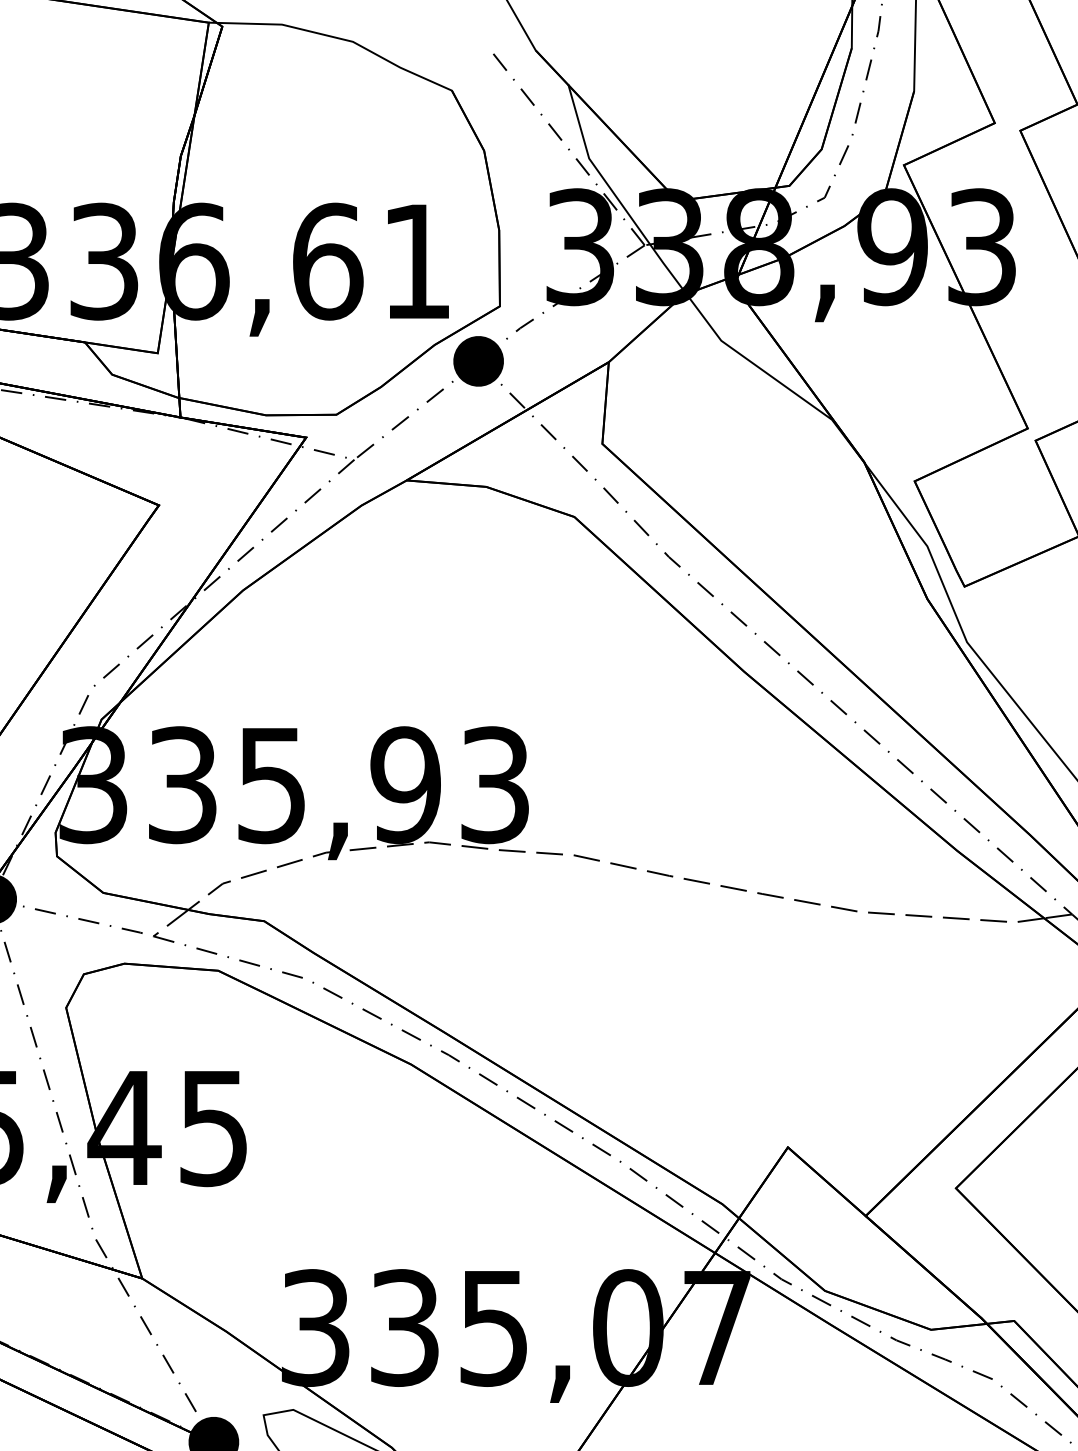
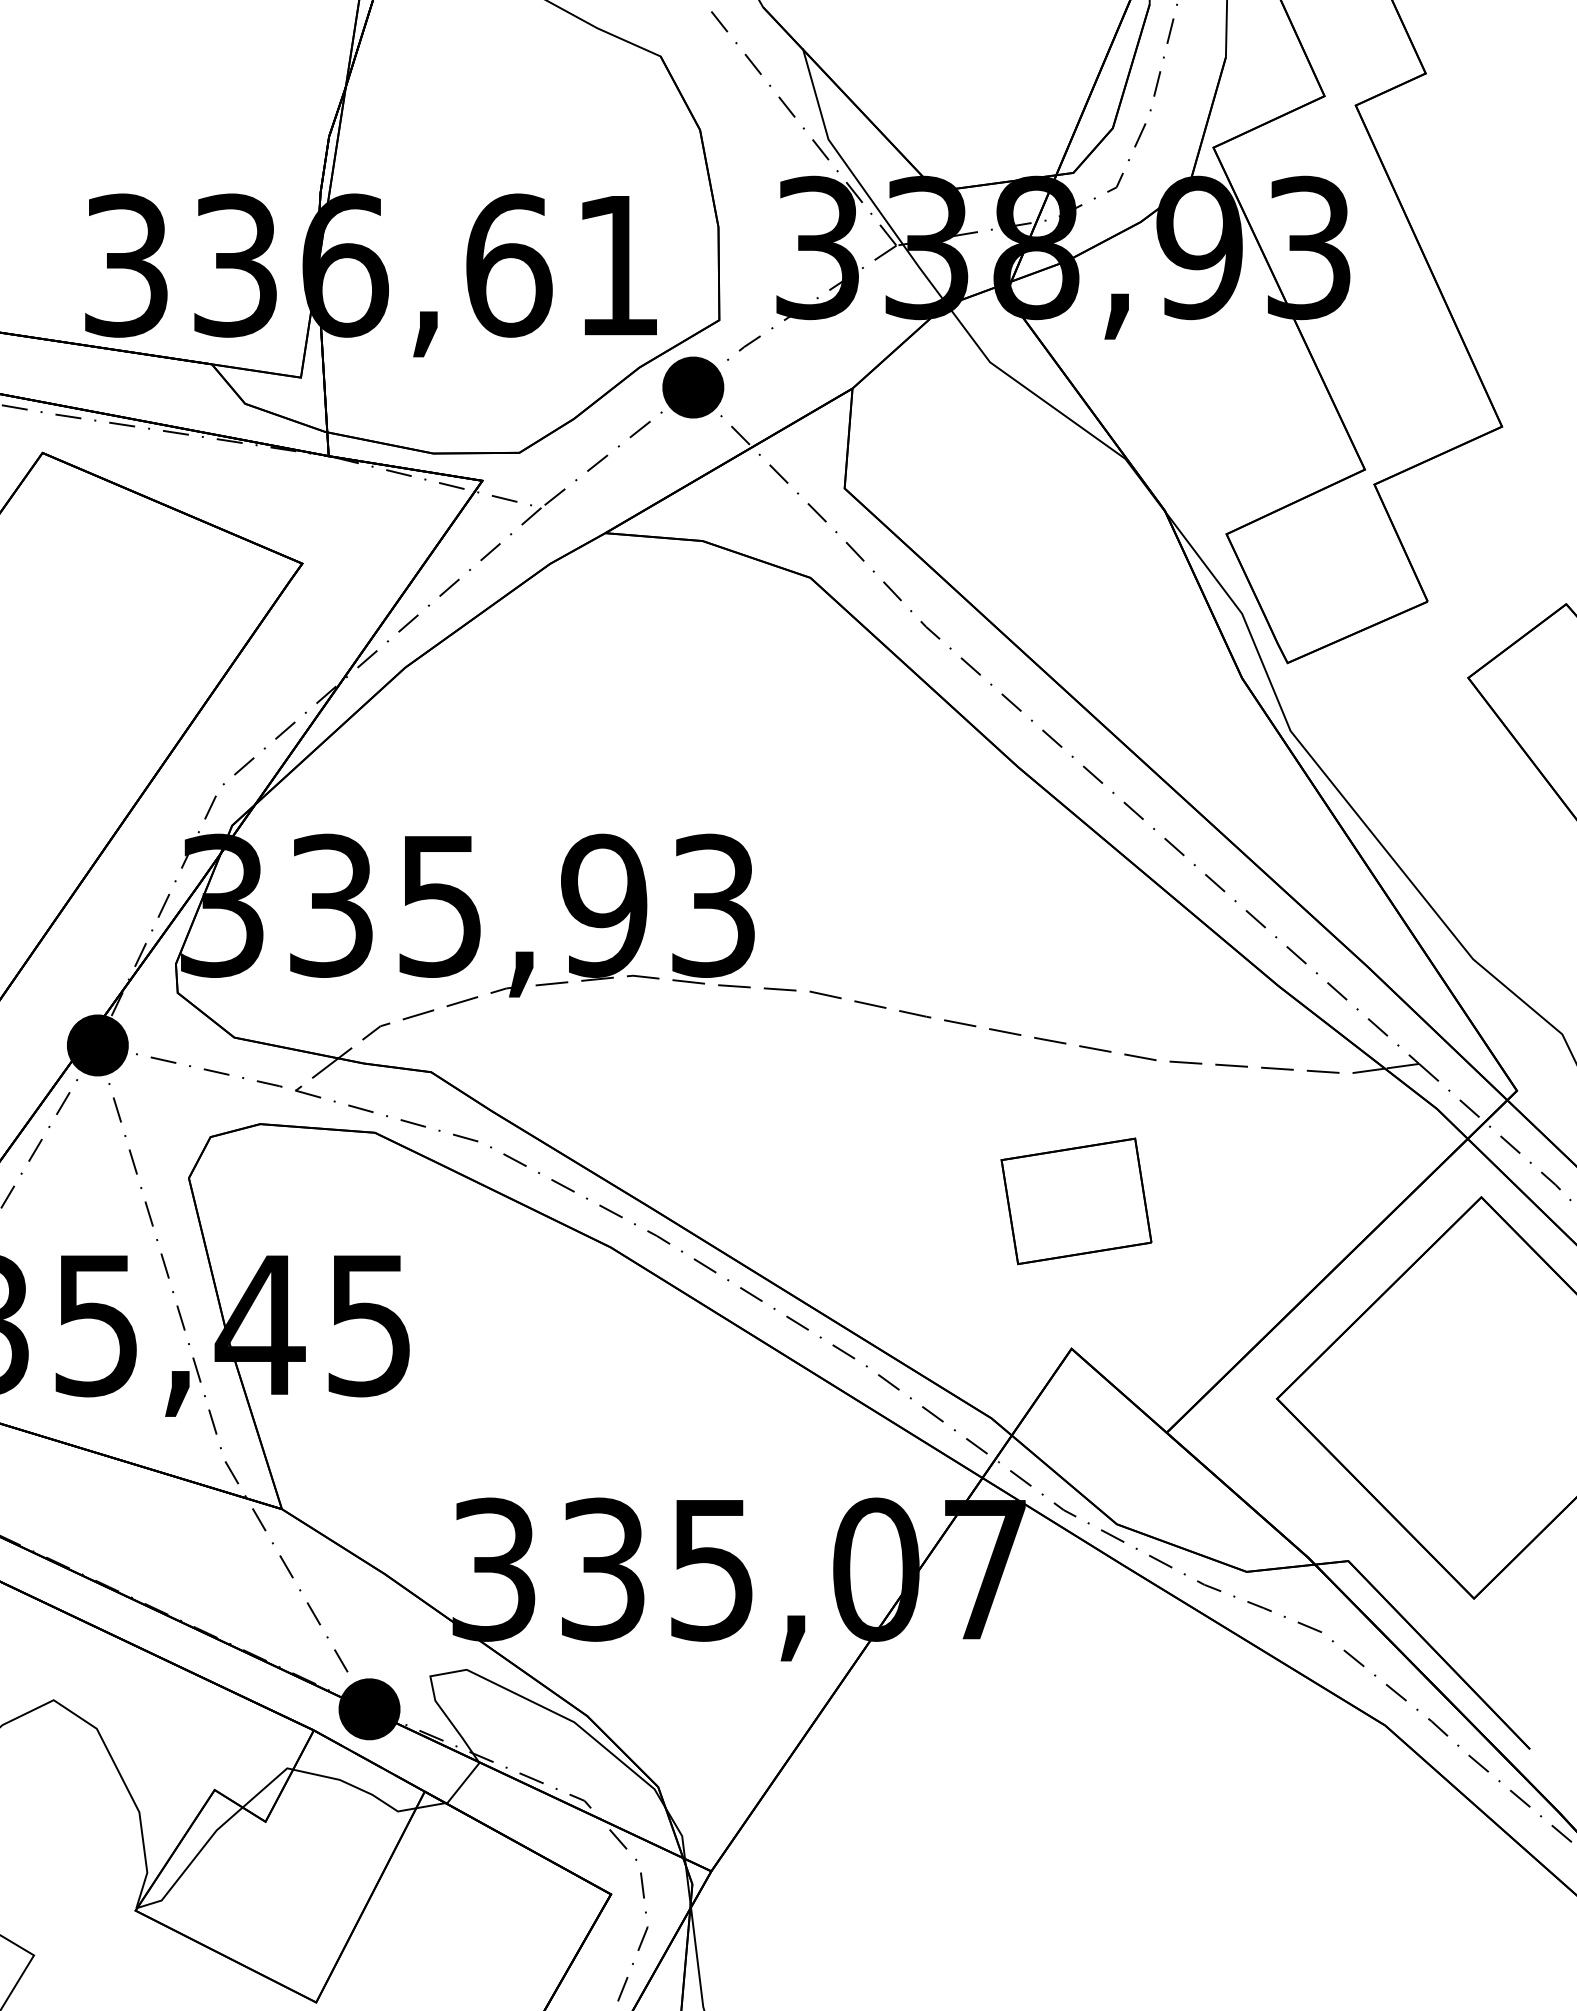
part: (791, 1026) -> (1076, 1201), added

